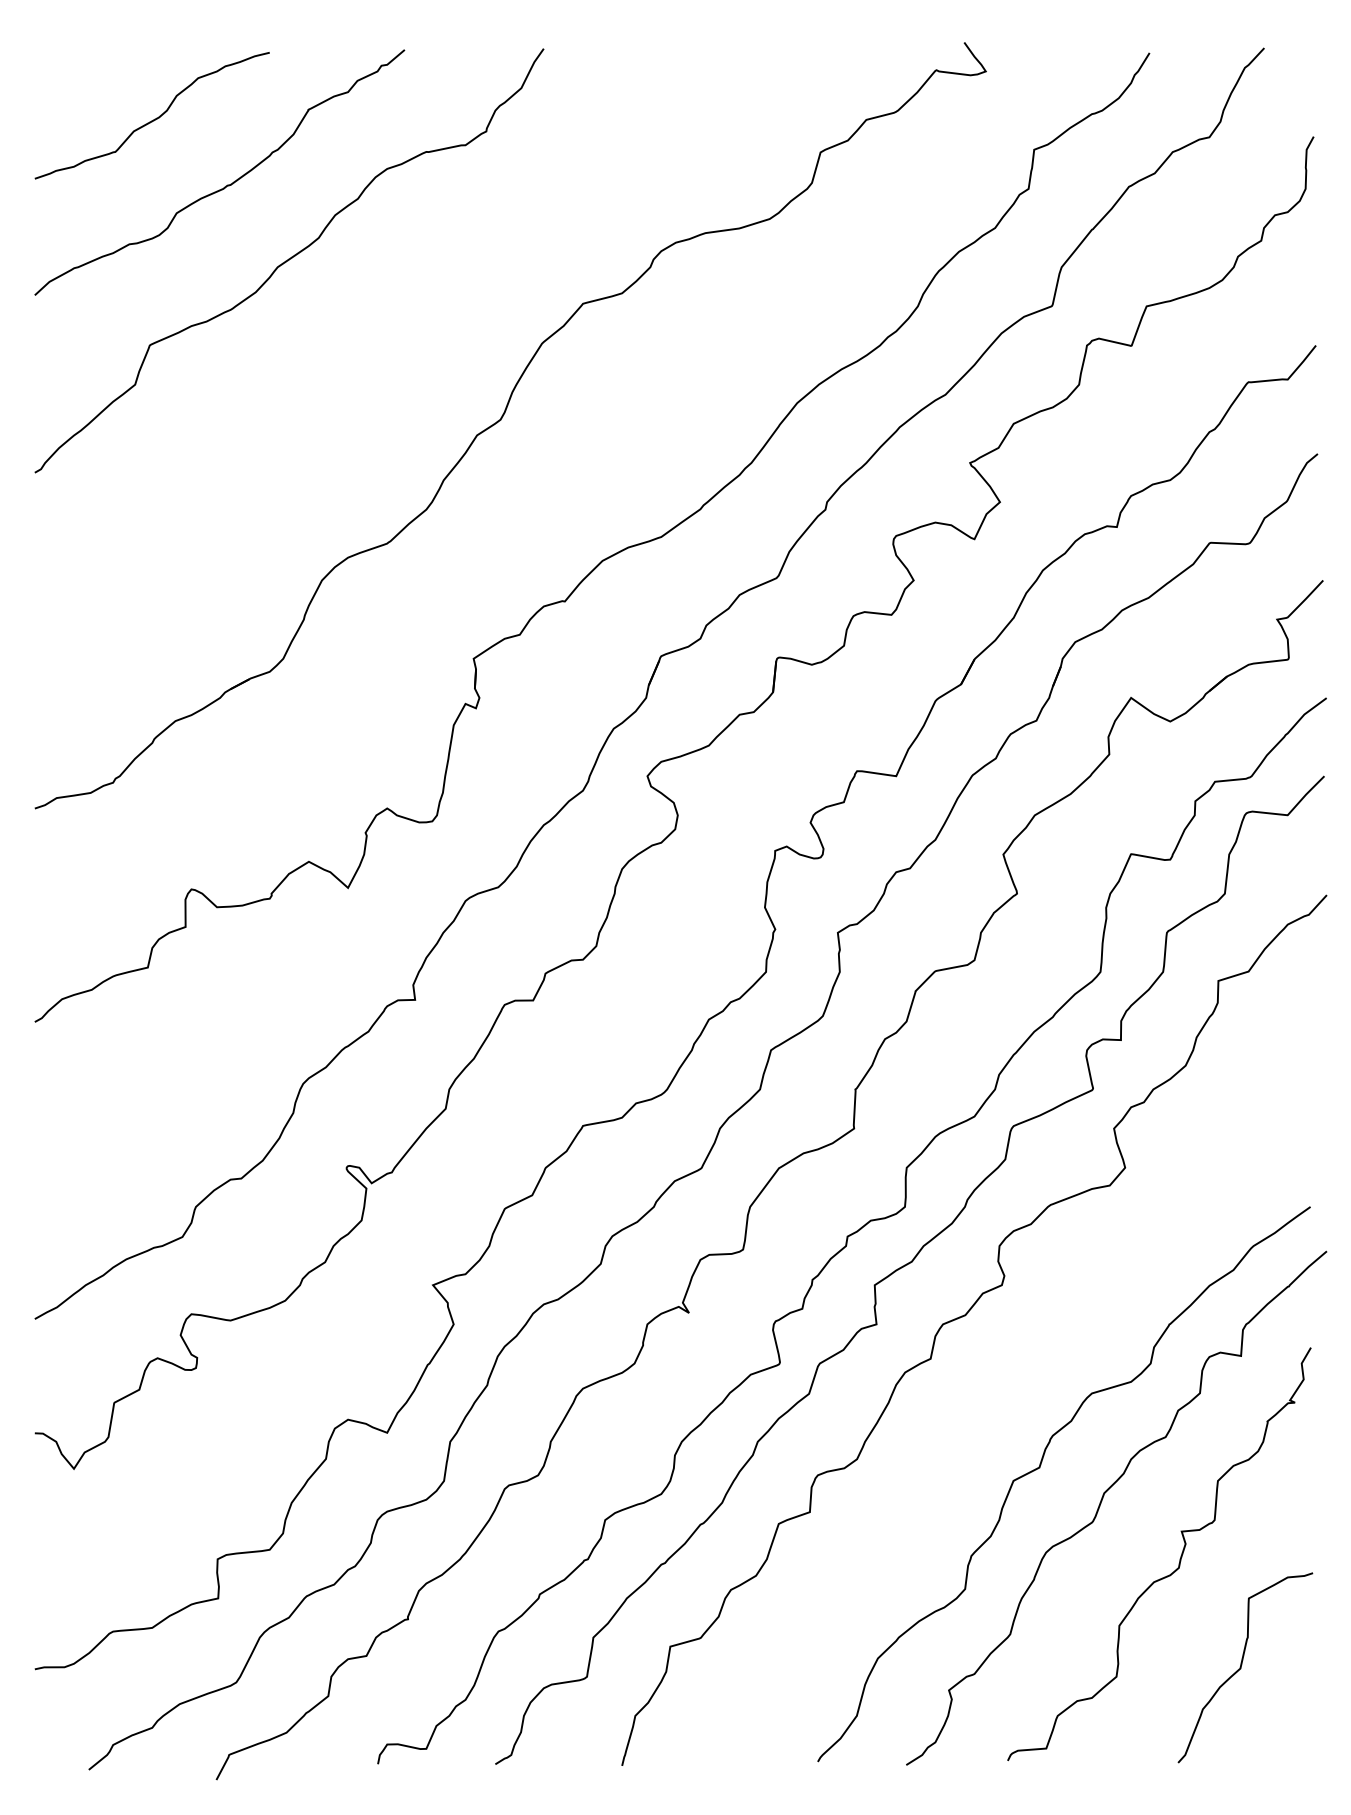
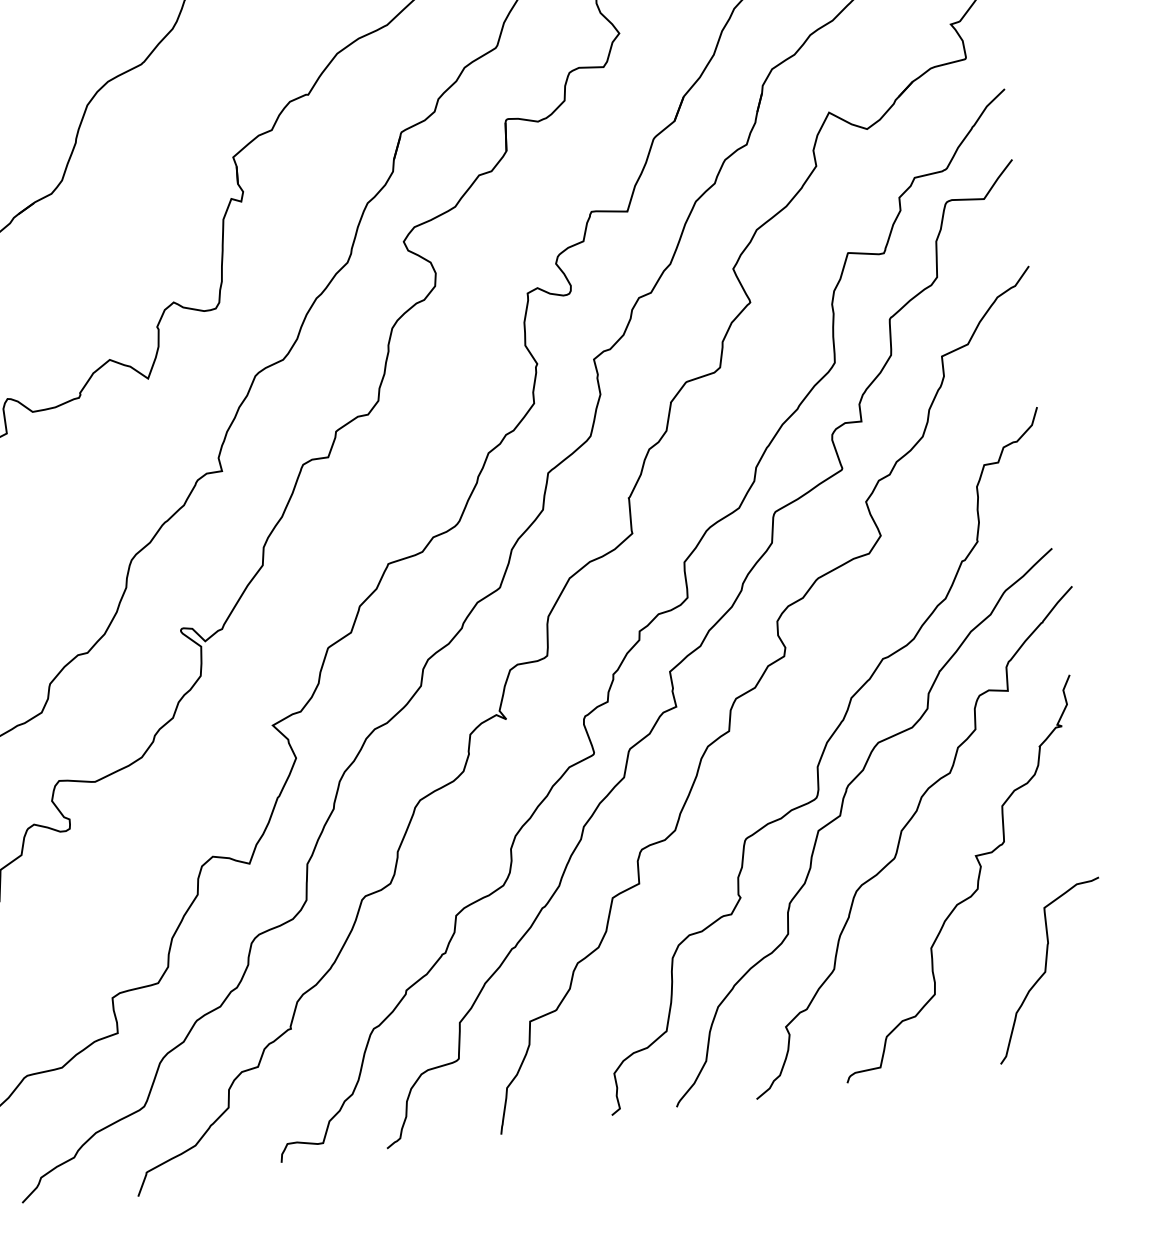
curve: (1027, 1403) -> (821, 759), added

